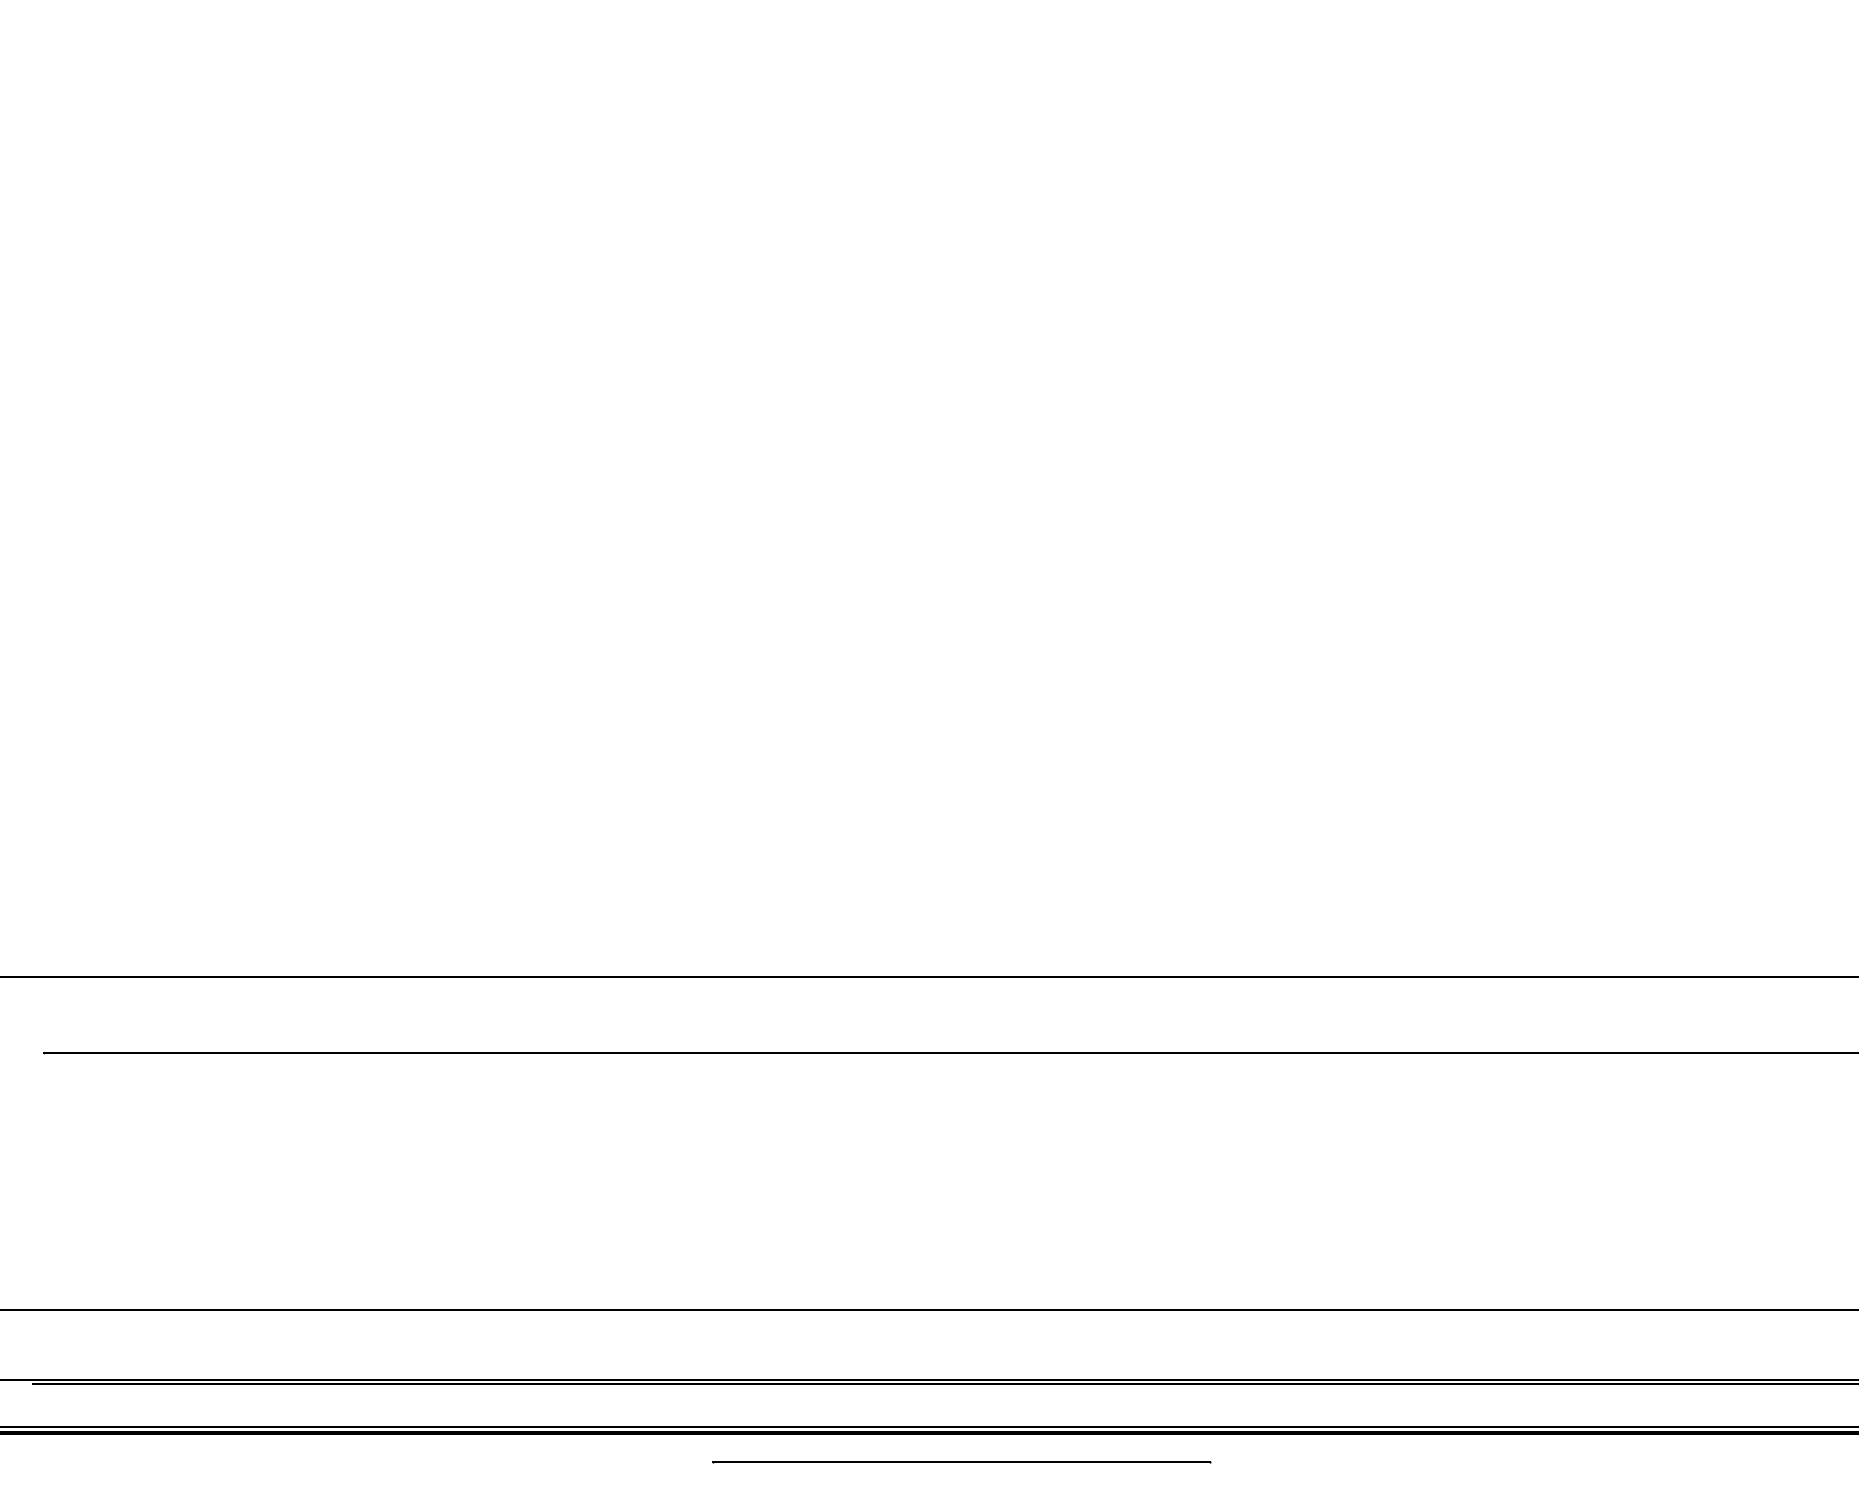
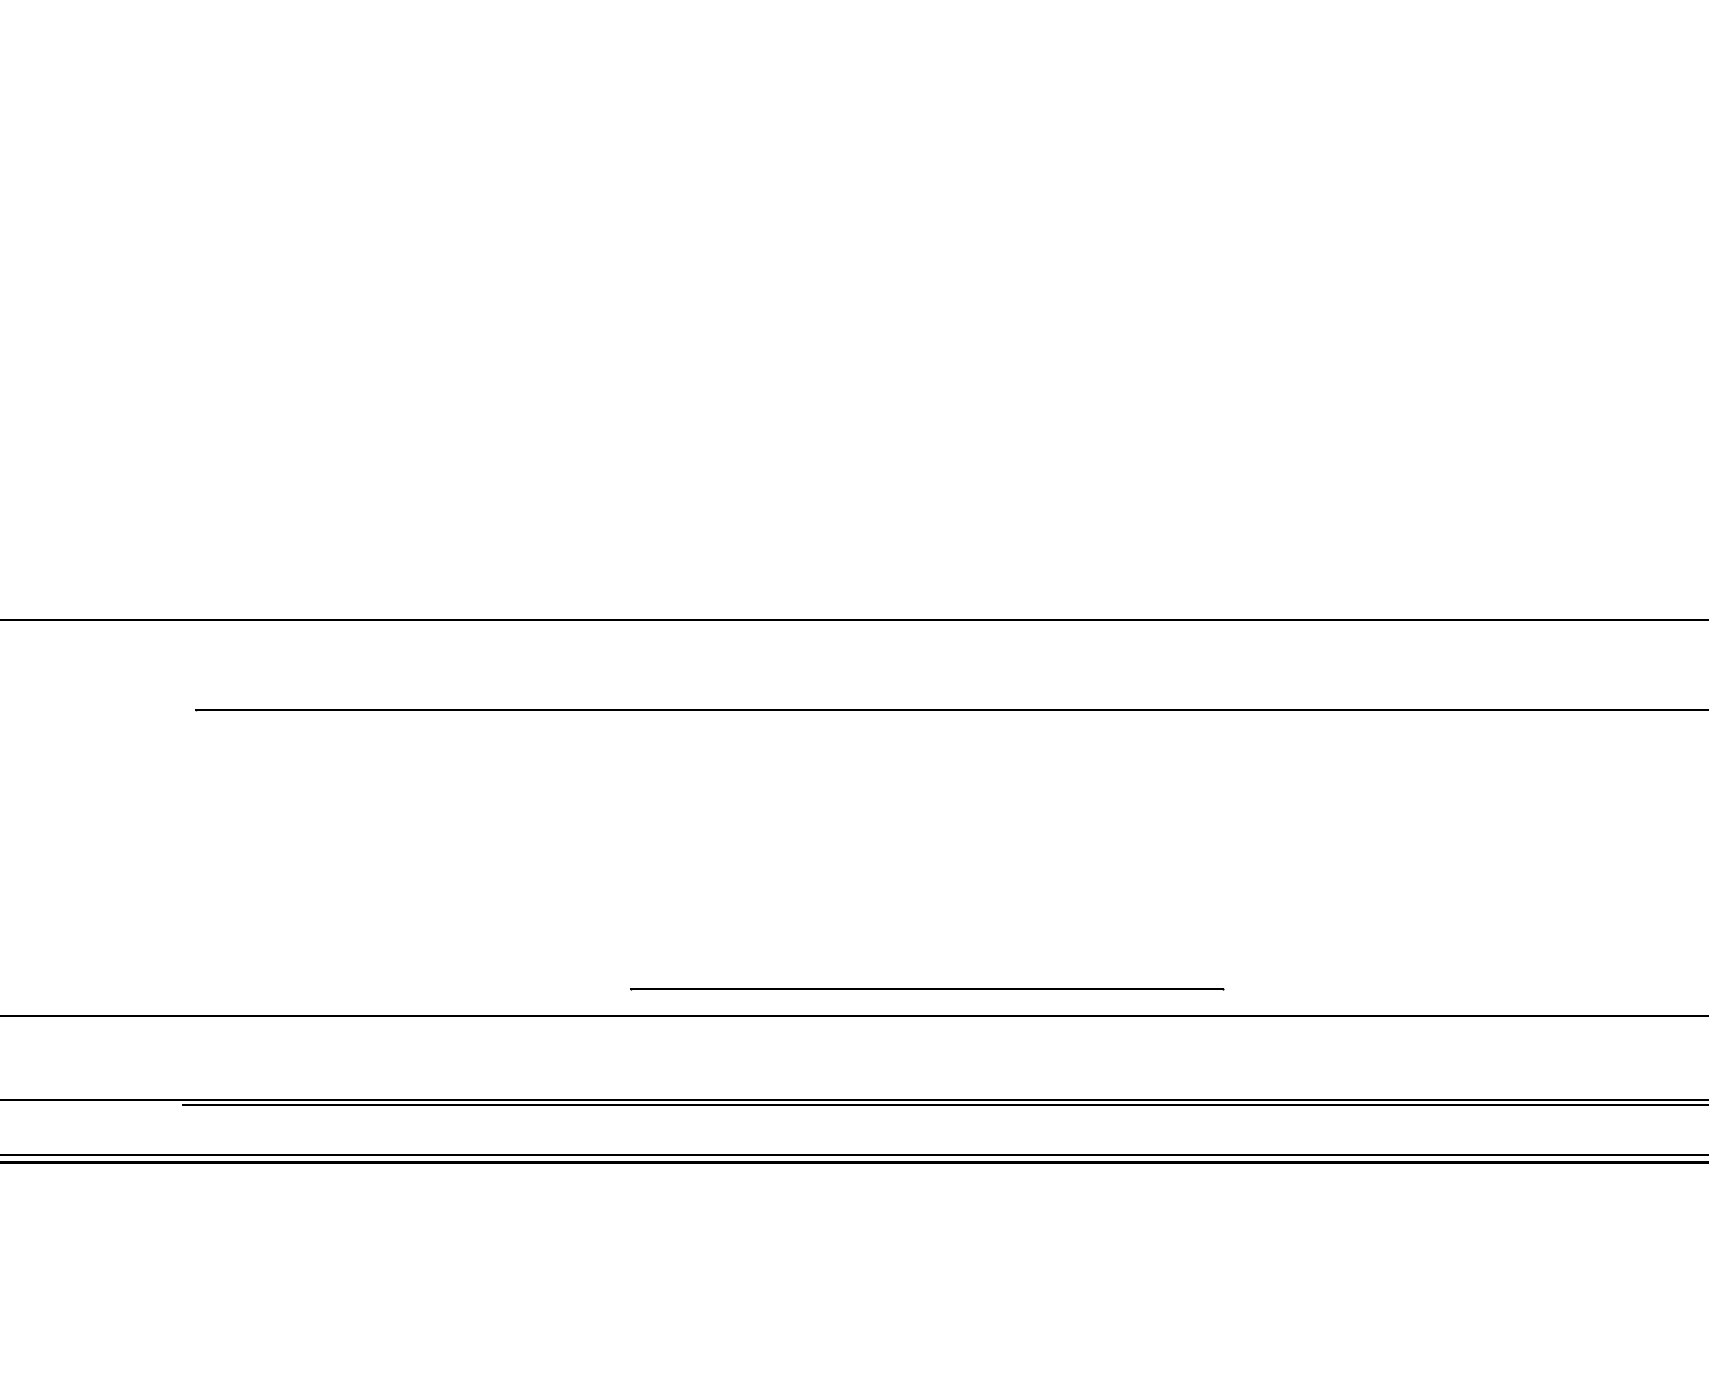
line: (961, 1462) -> (926, 989), moved

